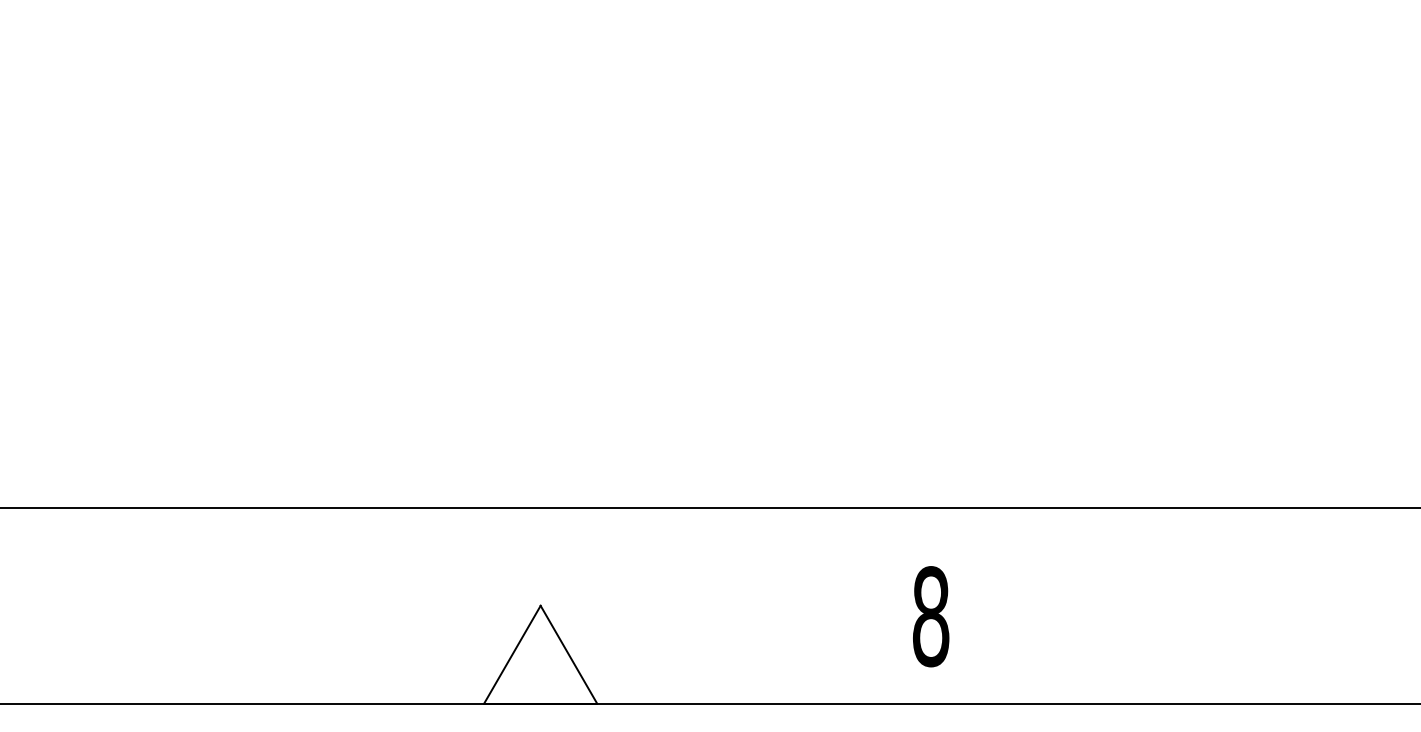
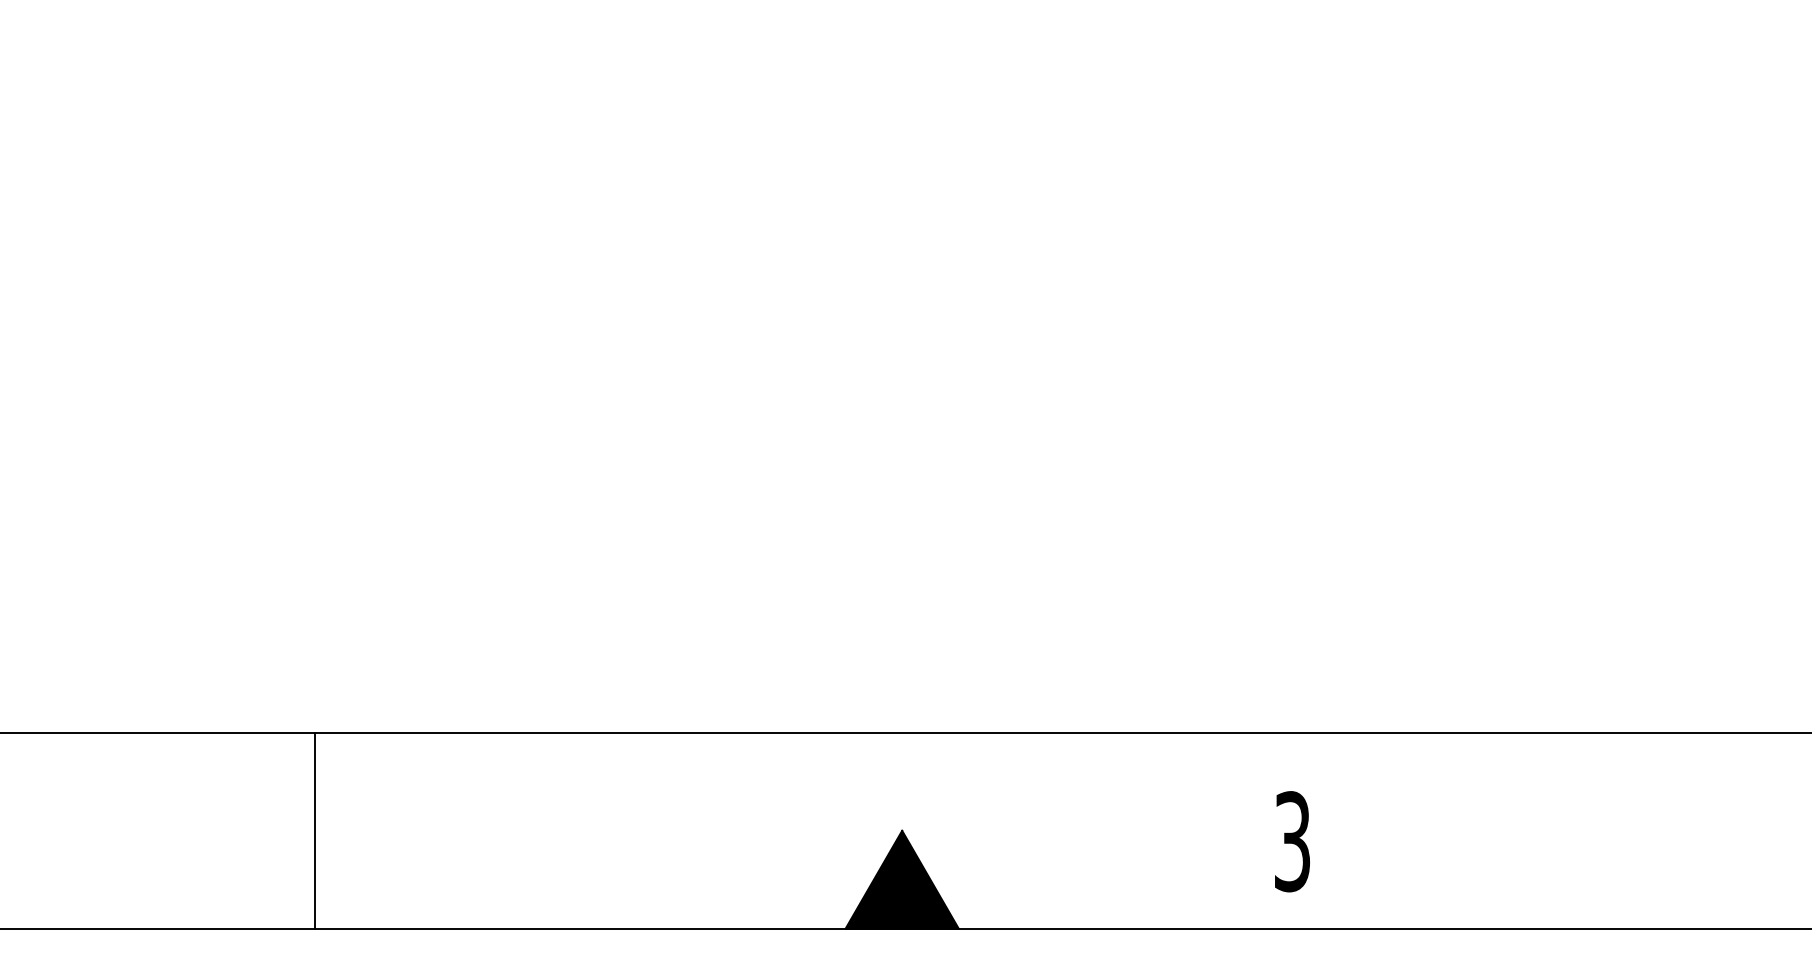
text: (930, 616) -> (1292, 841), 8 -> 3
fill: (539, 654) -> (901, 879), added

